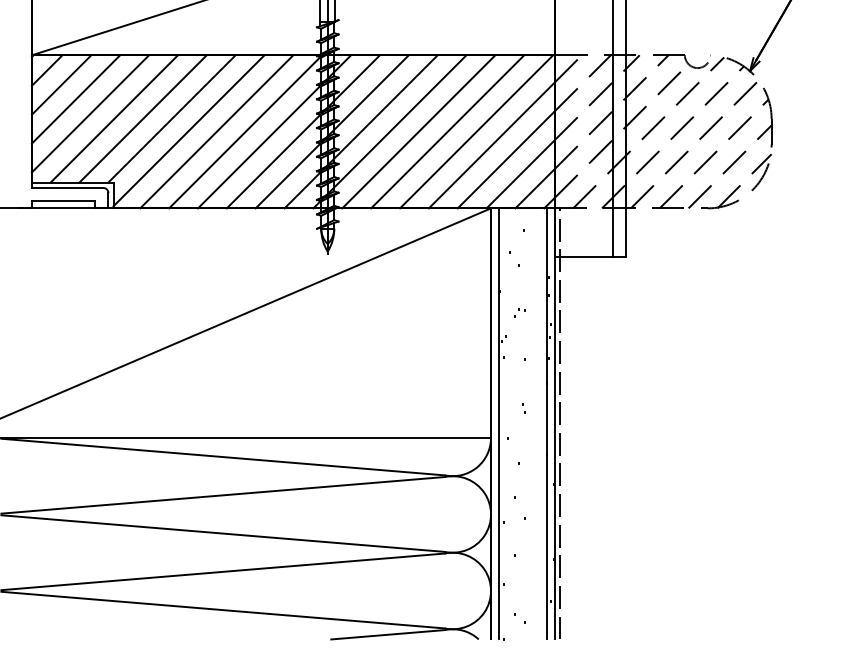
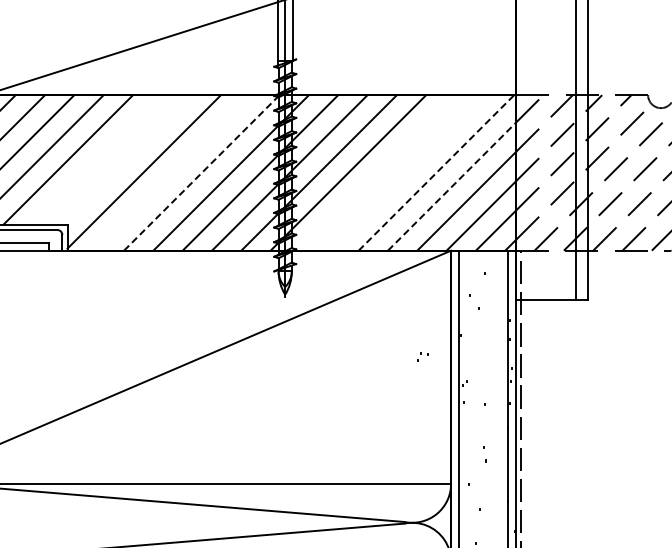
line: (142, 118) -> (97, 159), removed
line: (171, 118) -> (126, 159), removed
line: (216, 131) -> (172, 172), removed
line: (246, 131) -> (202, 172), solid -> dashed
line: (418, 131) -> (377, 172), removed
line: (447, 131) -> (406, 172), removed
line: (476, 131) -> (436, 172), solid -> dashed
line: (492, 145) -> (452, 186), solid -> dashed
part: (519, 312) -> (422, 356), moved
part: (523, 408) -> (484, 454), size x1.6

